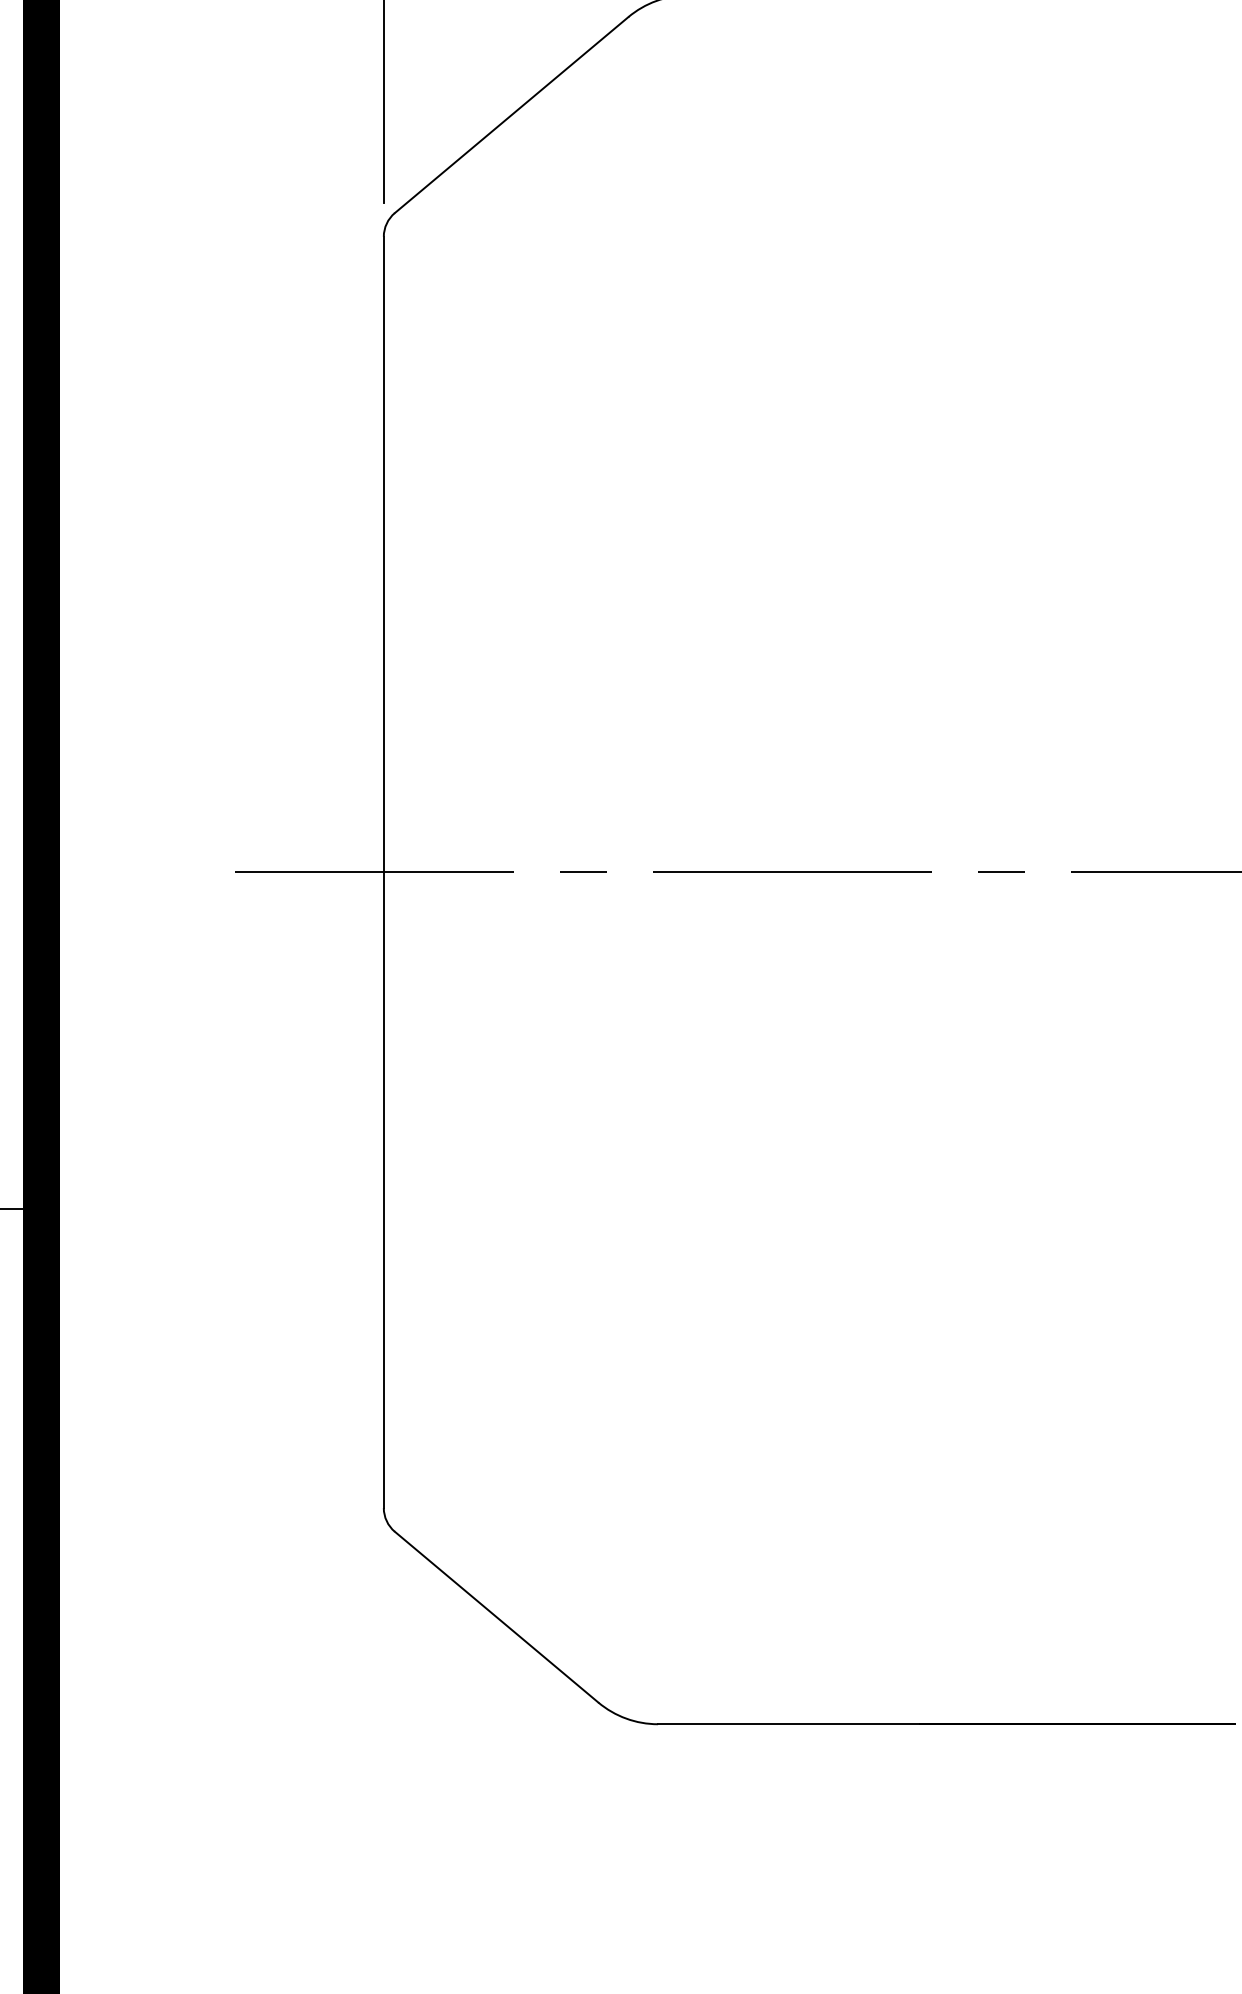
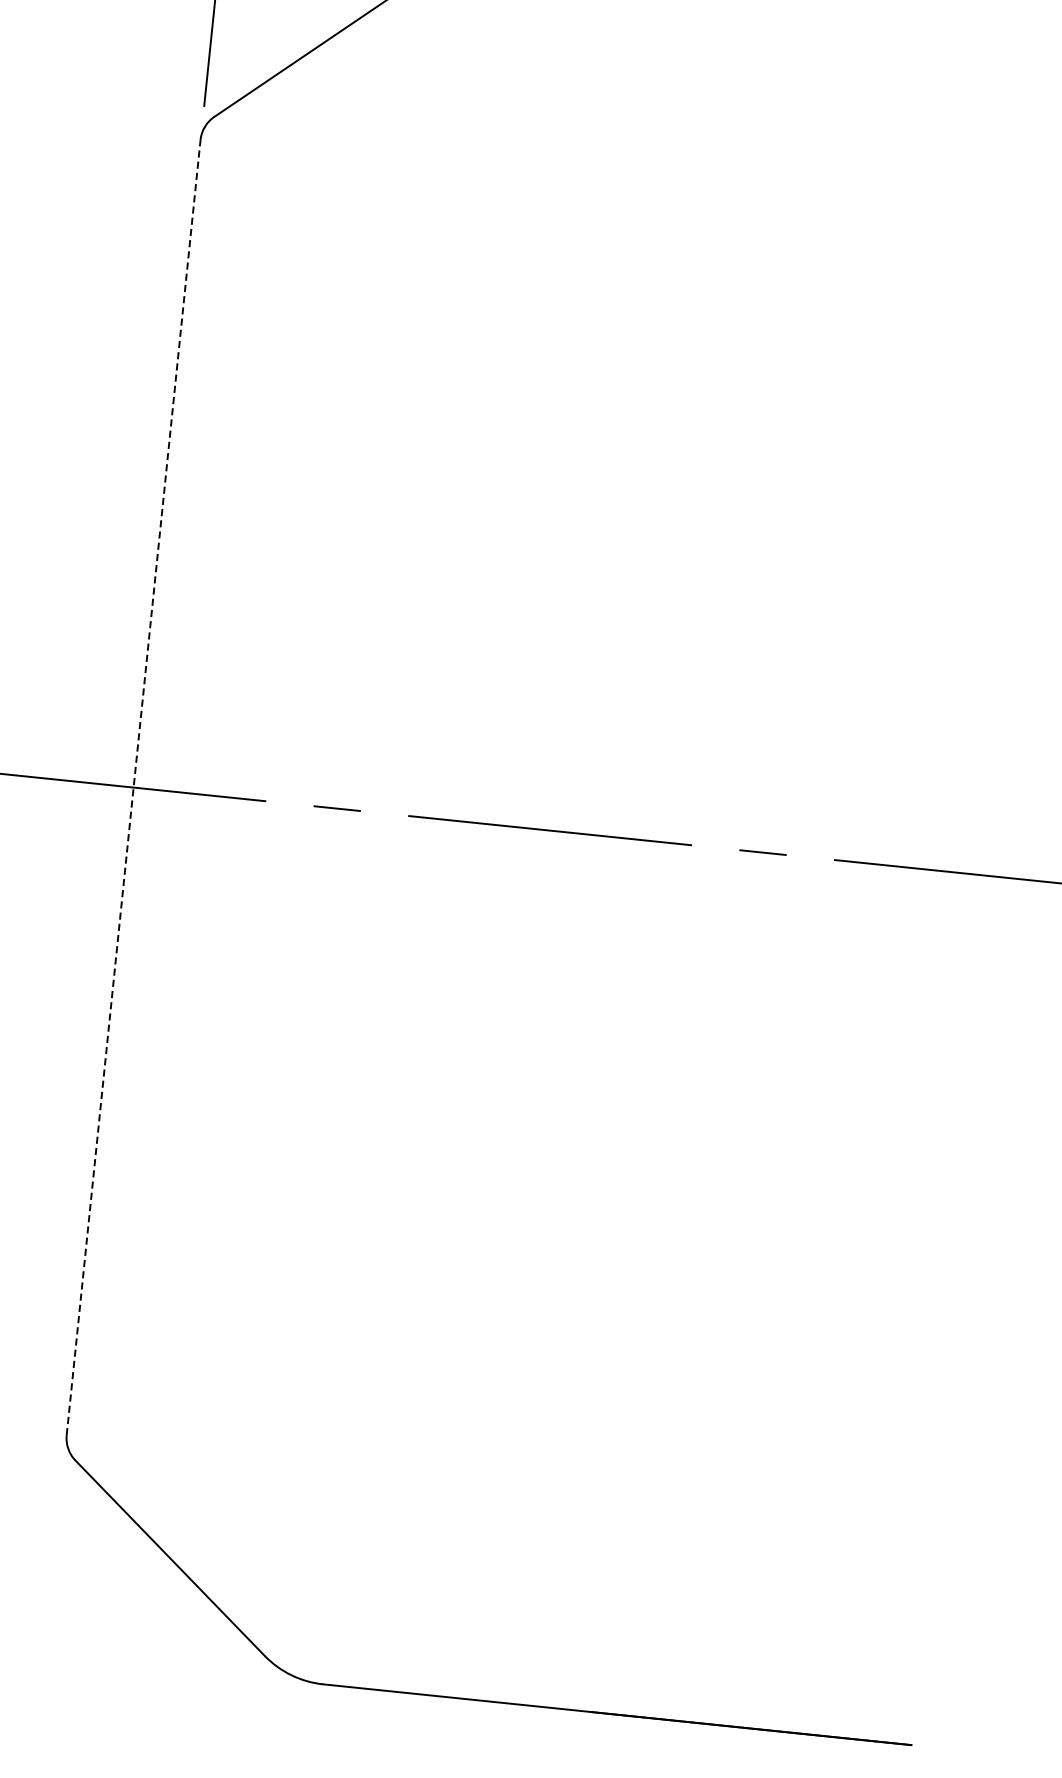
line: (383, 872) -> (133, 787), solid -> dashed

